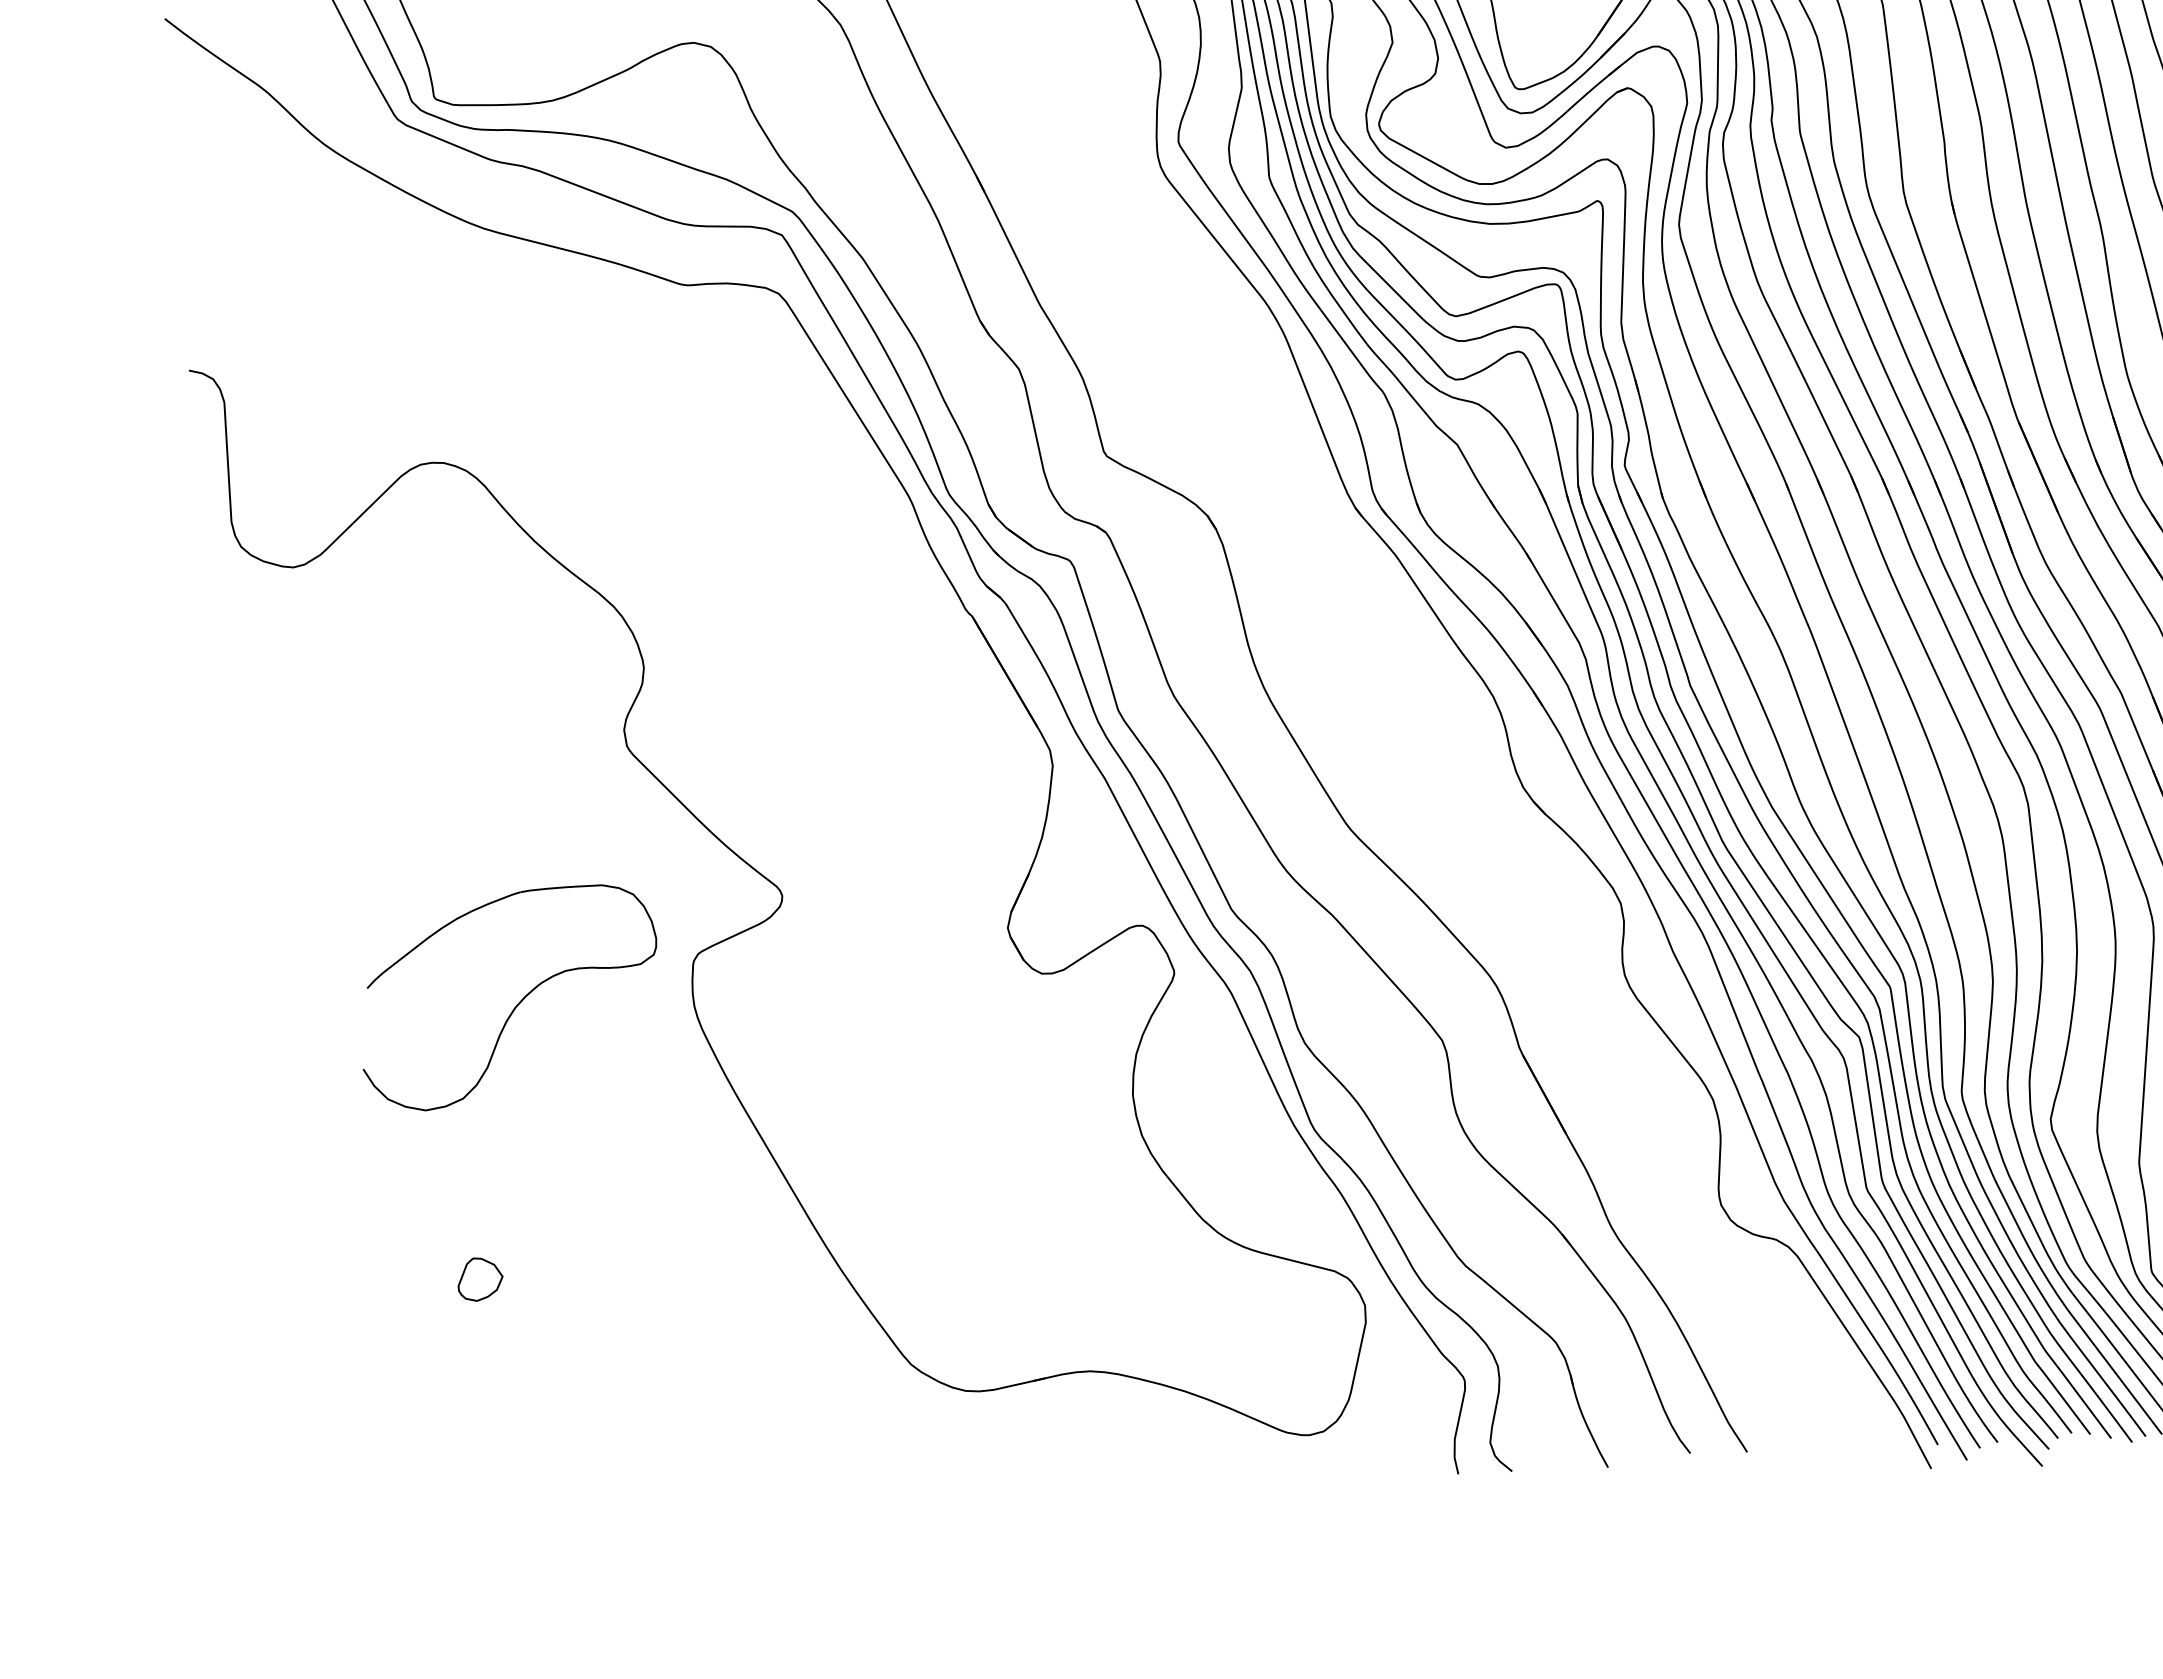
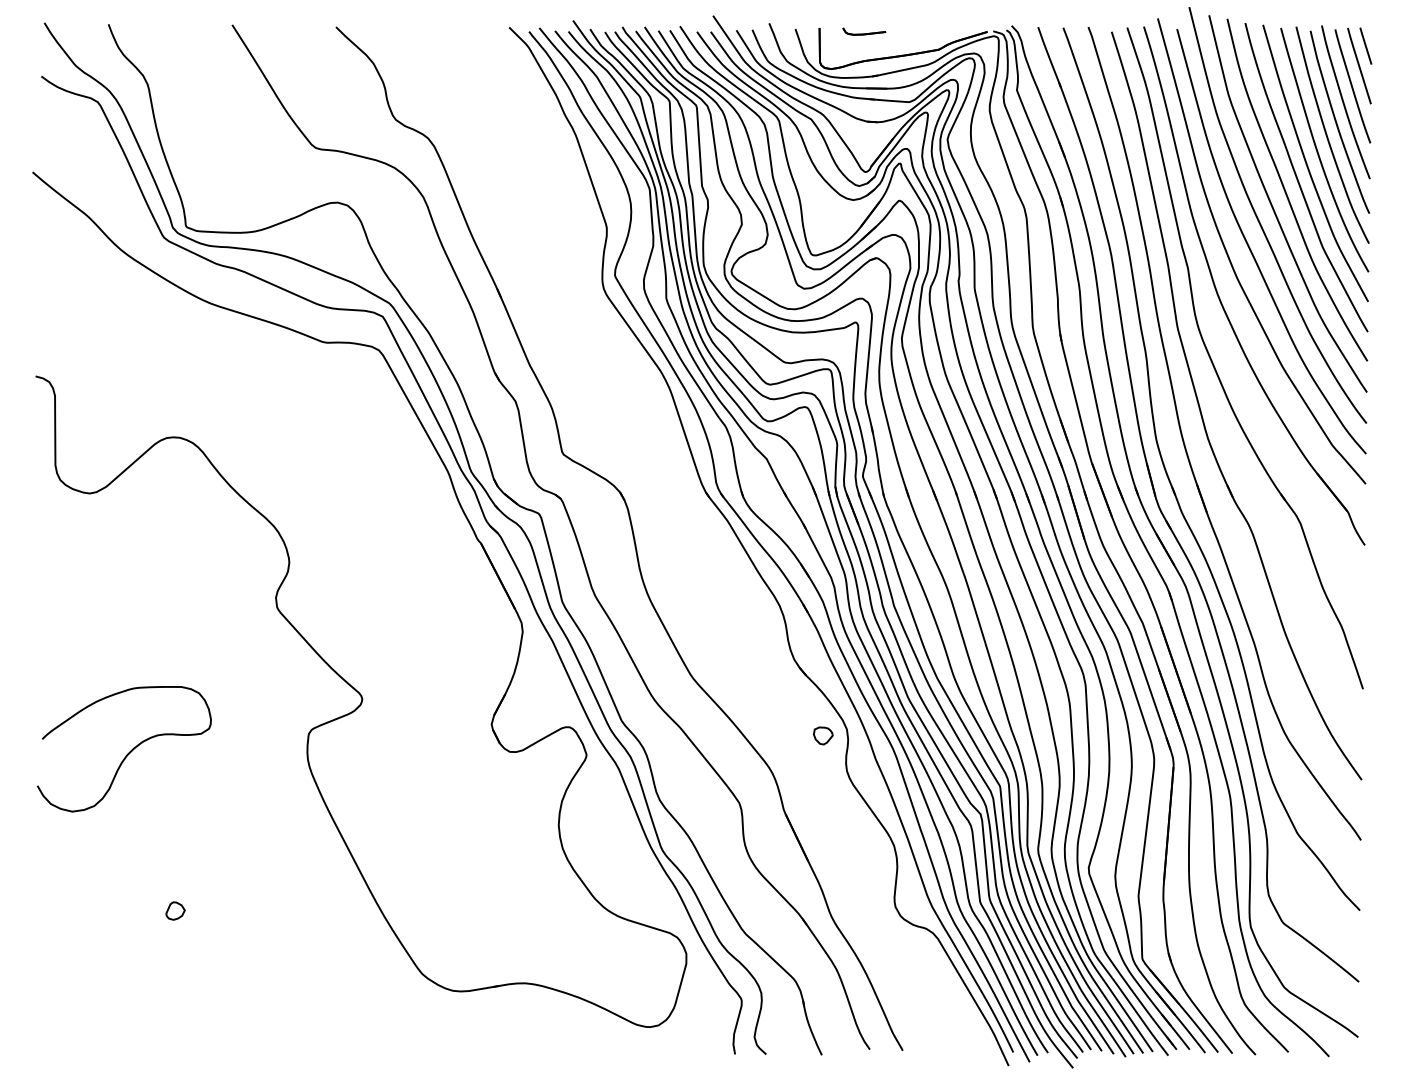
part: (1580, 916) -> (823, 735), added
part: (508, 998) -> (123, 749), moved
part: (480, 1278) -> (175, 910), size x0.71

